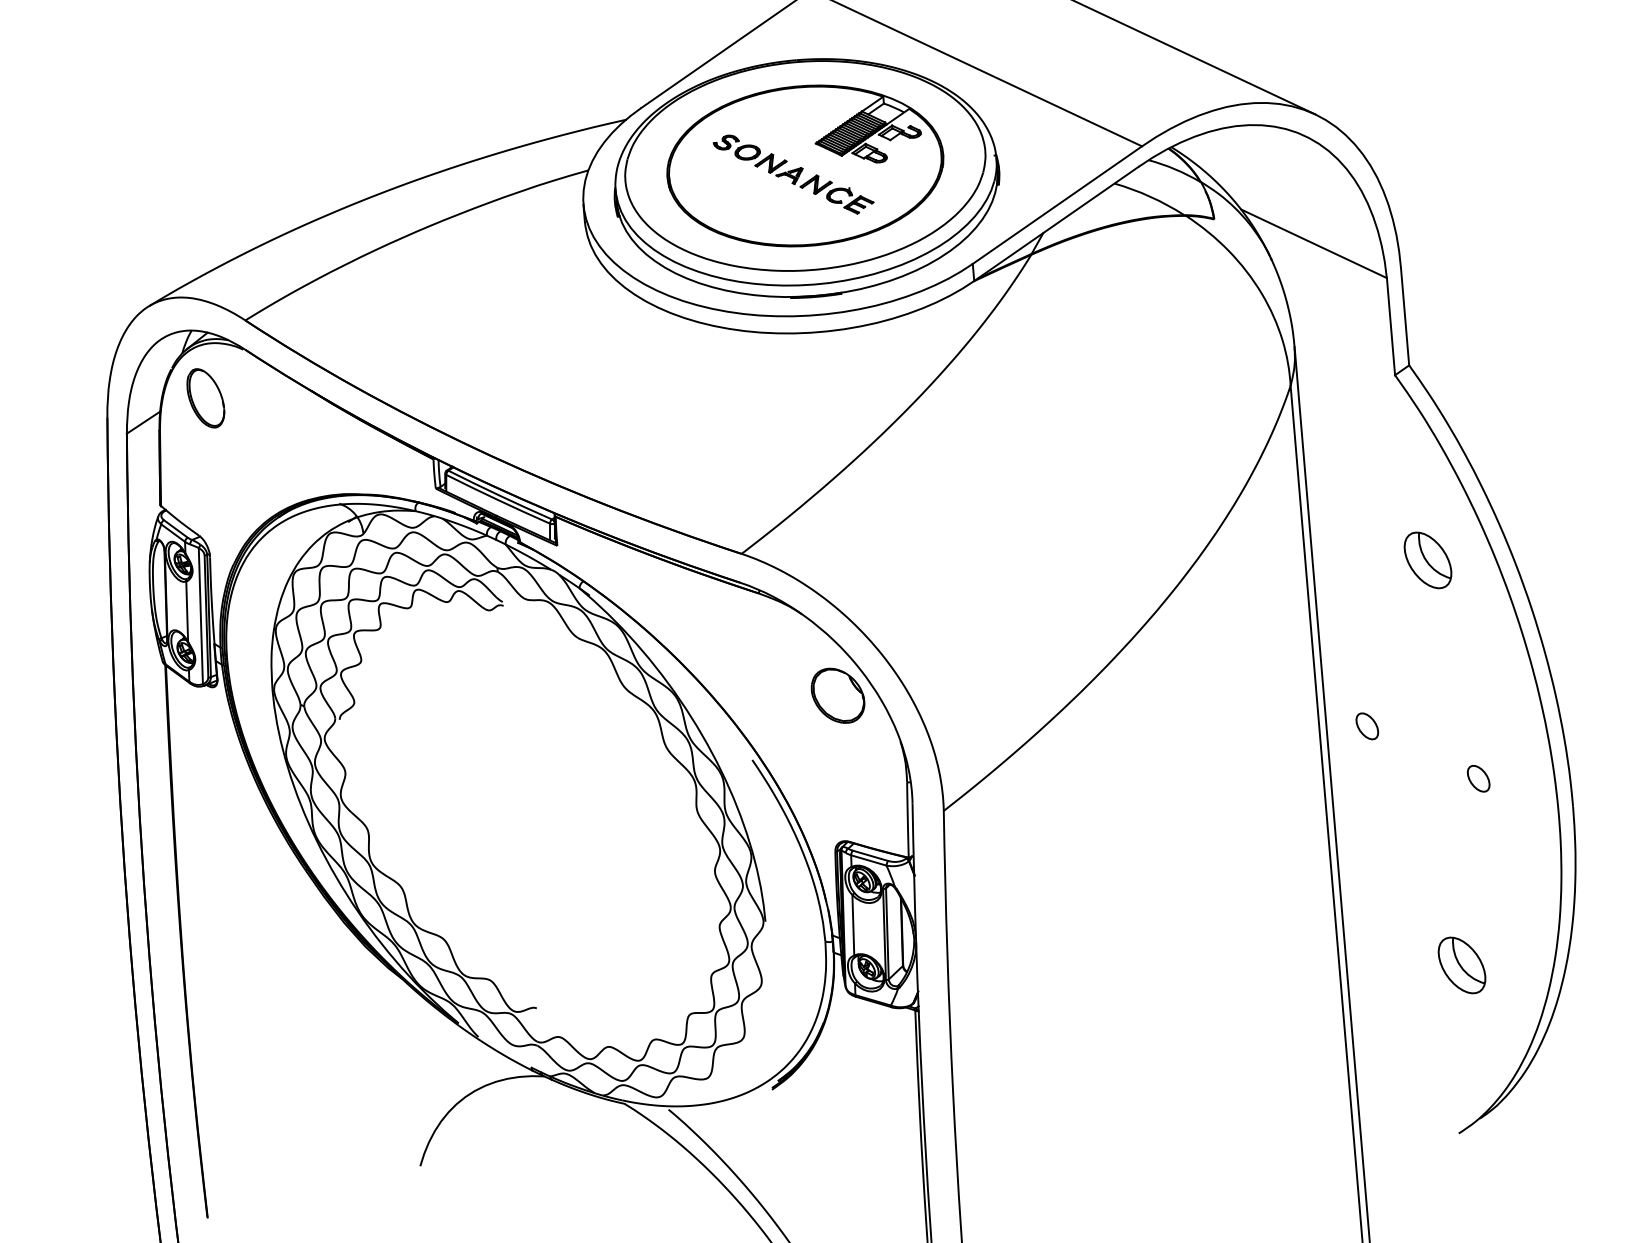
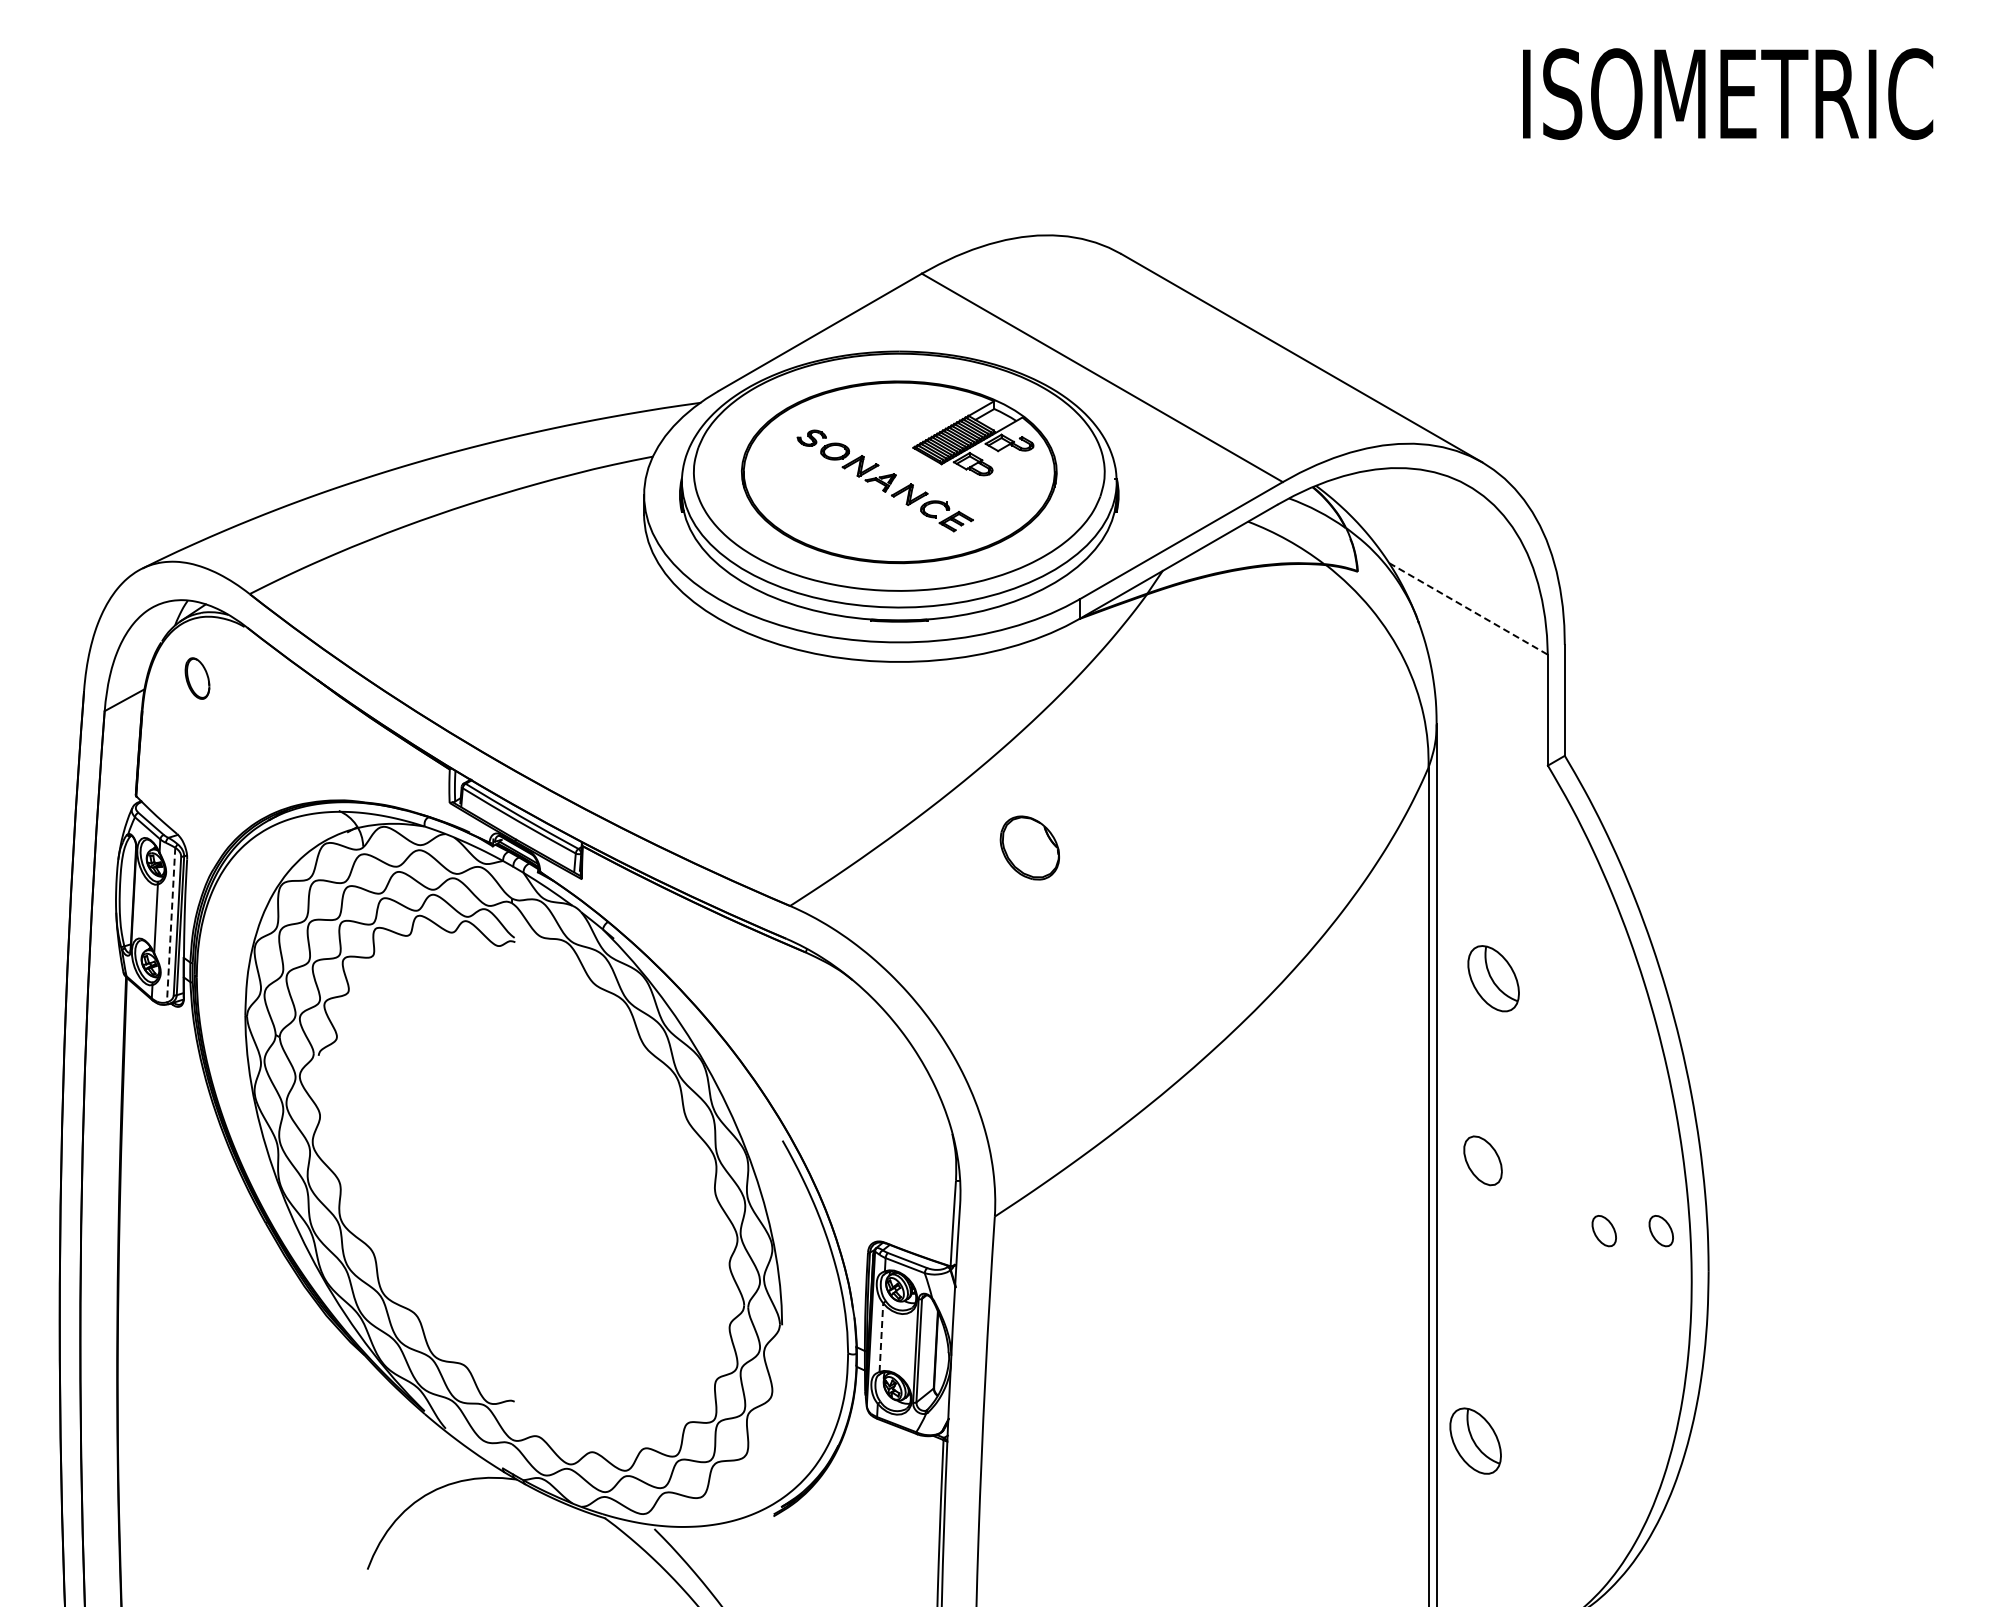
line: (1313, 243) -> (1468, 608), solid -> dashed
part: (205, 398) -> (197, 678), size x0.6
part: (1427, 560) -> (1493, 978), moved
line: (201, 616) -> (171, 925), solid -> dashed
part: (837, 695) -> (1029, 847), moved
part: (1366, 726) -> (1482, 1161), size x1.6
part: (1527, 774) -> (1660, 1231), added
line: (853, 925) -> (881, 1337), solid -> dashed
part: (1461, 964) -> (1475, 1440), moved

